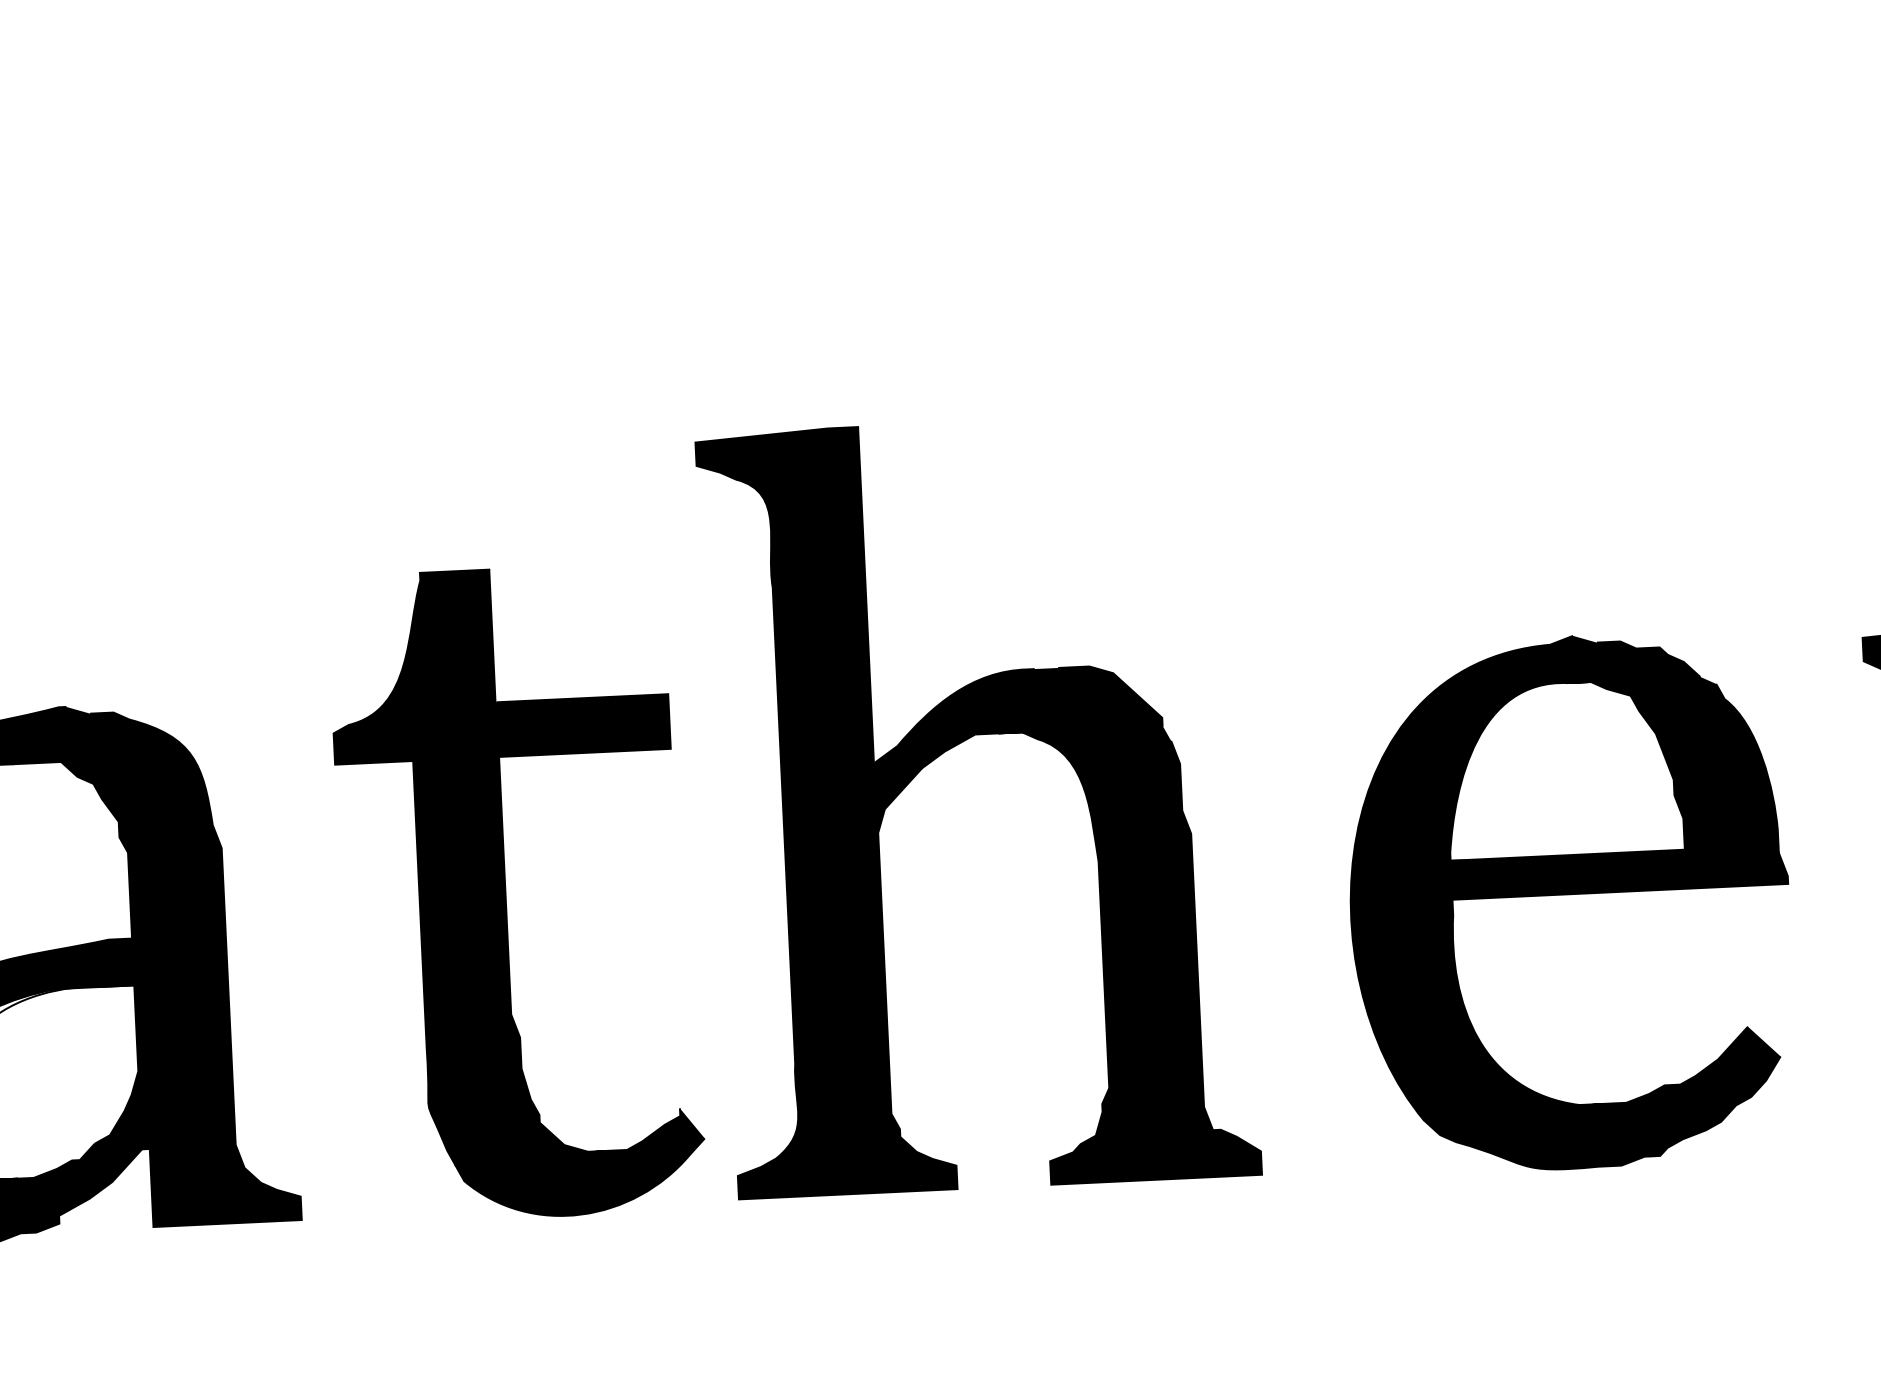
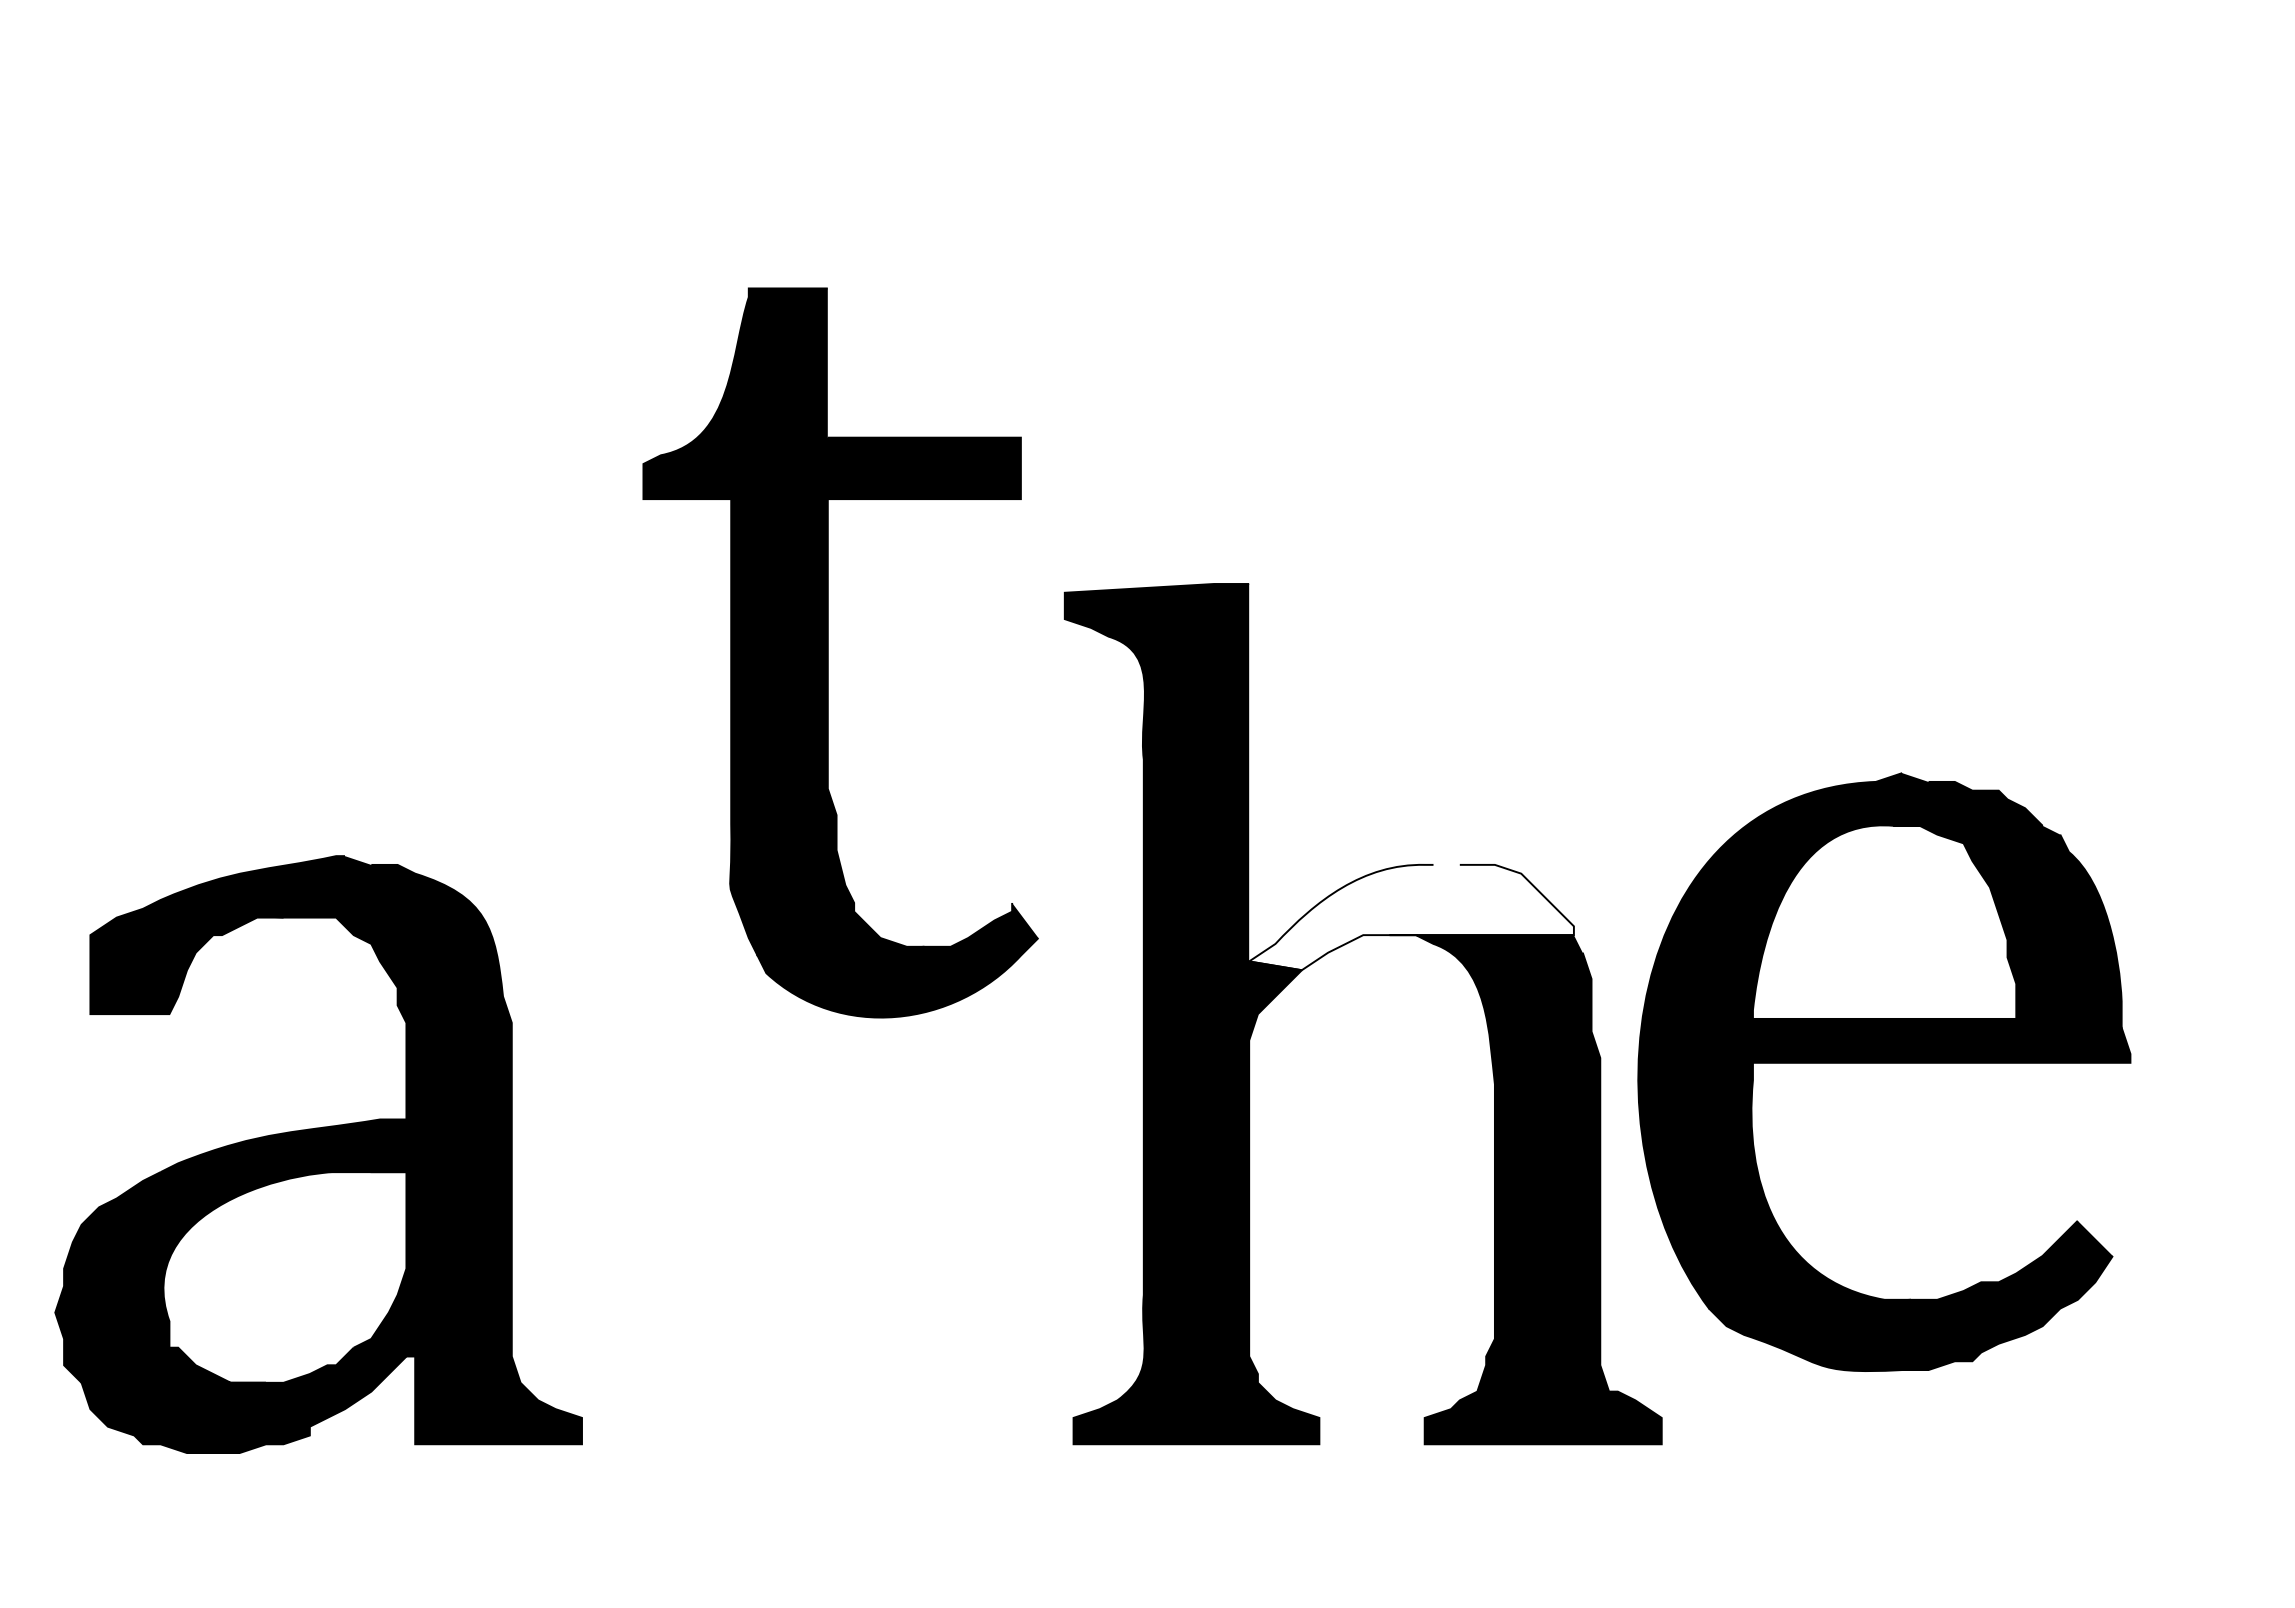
fill: (1017, 716) -> (1411, 917), removed
part: (506, 893) -> (828, 652), moved
part: (1569, 894) -> (1884, 1063), moved

